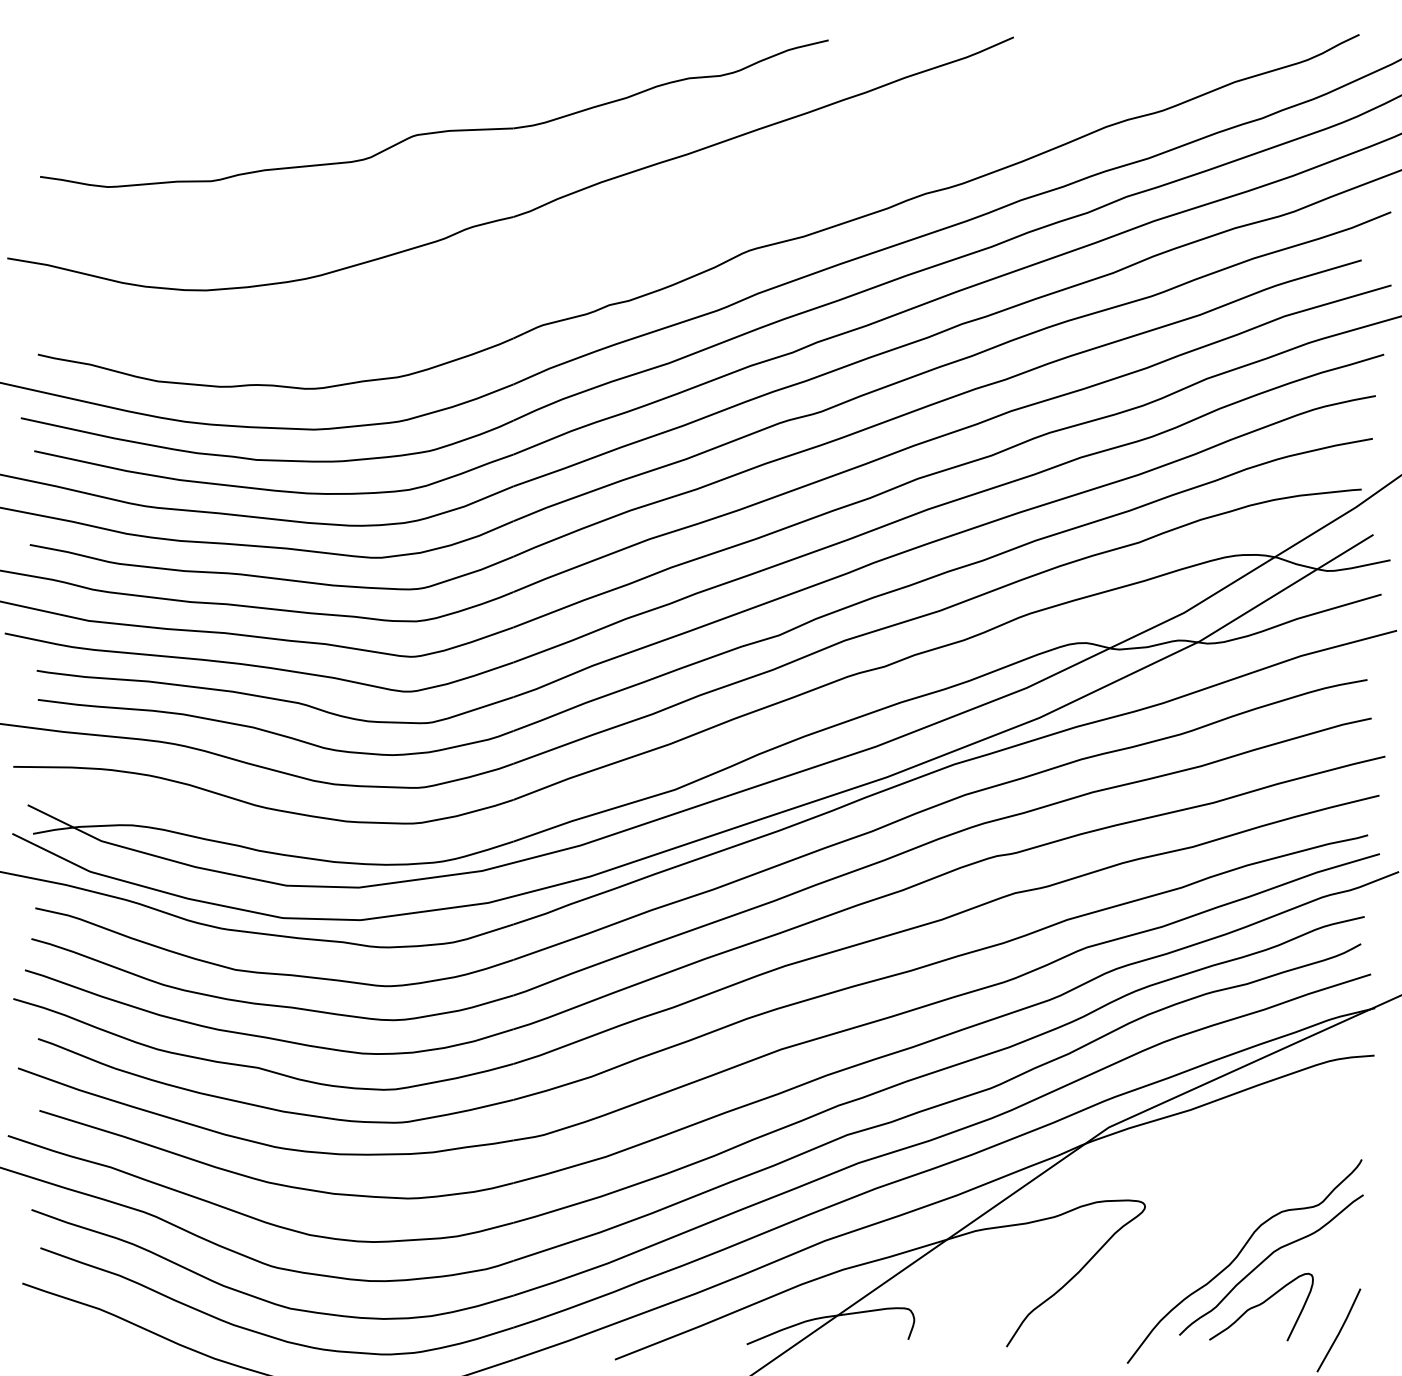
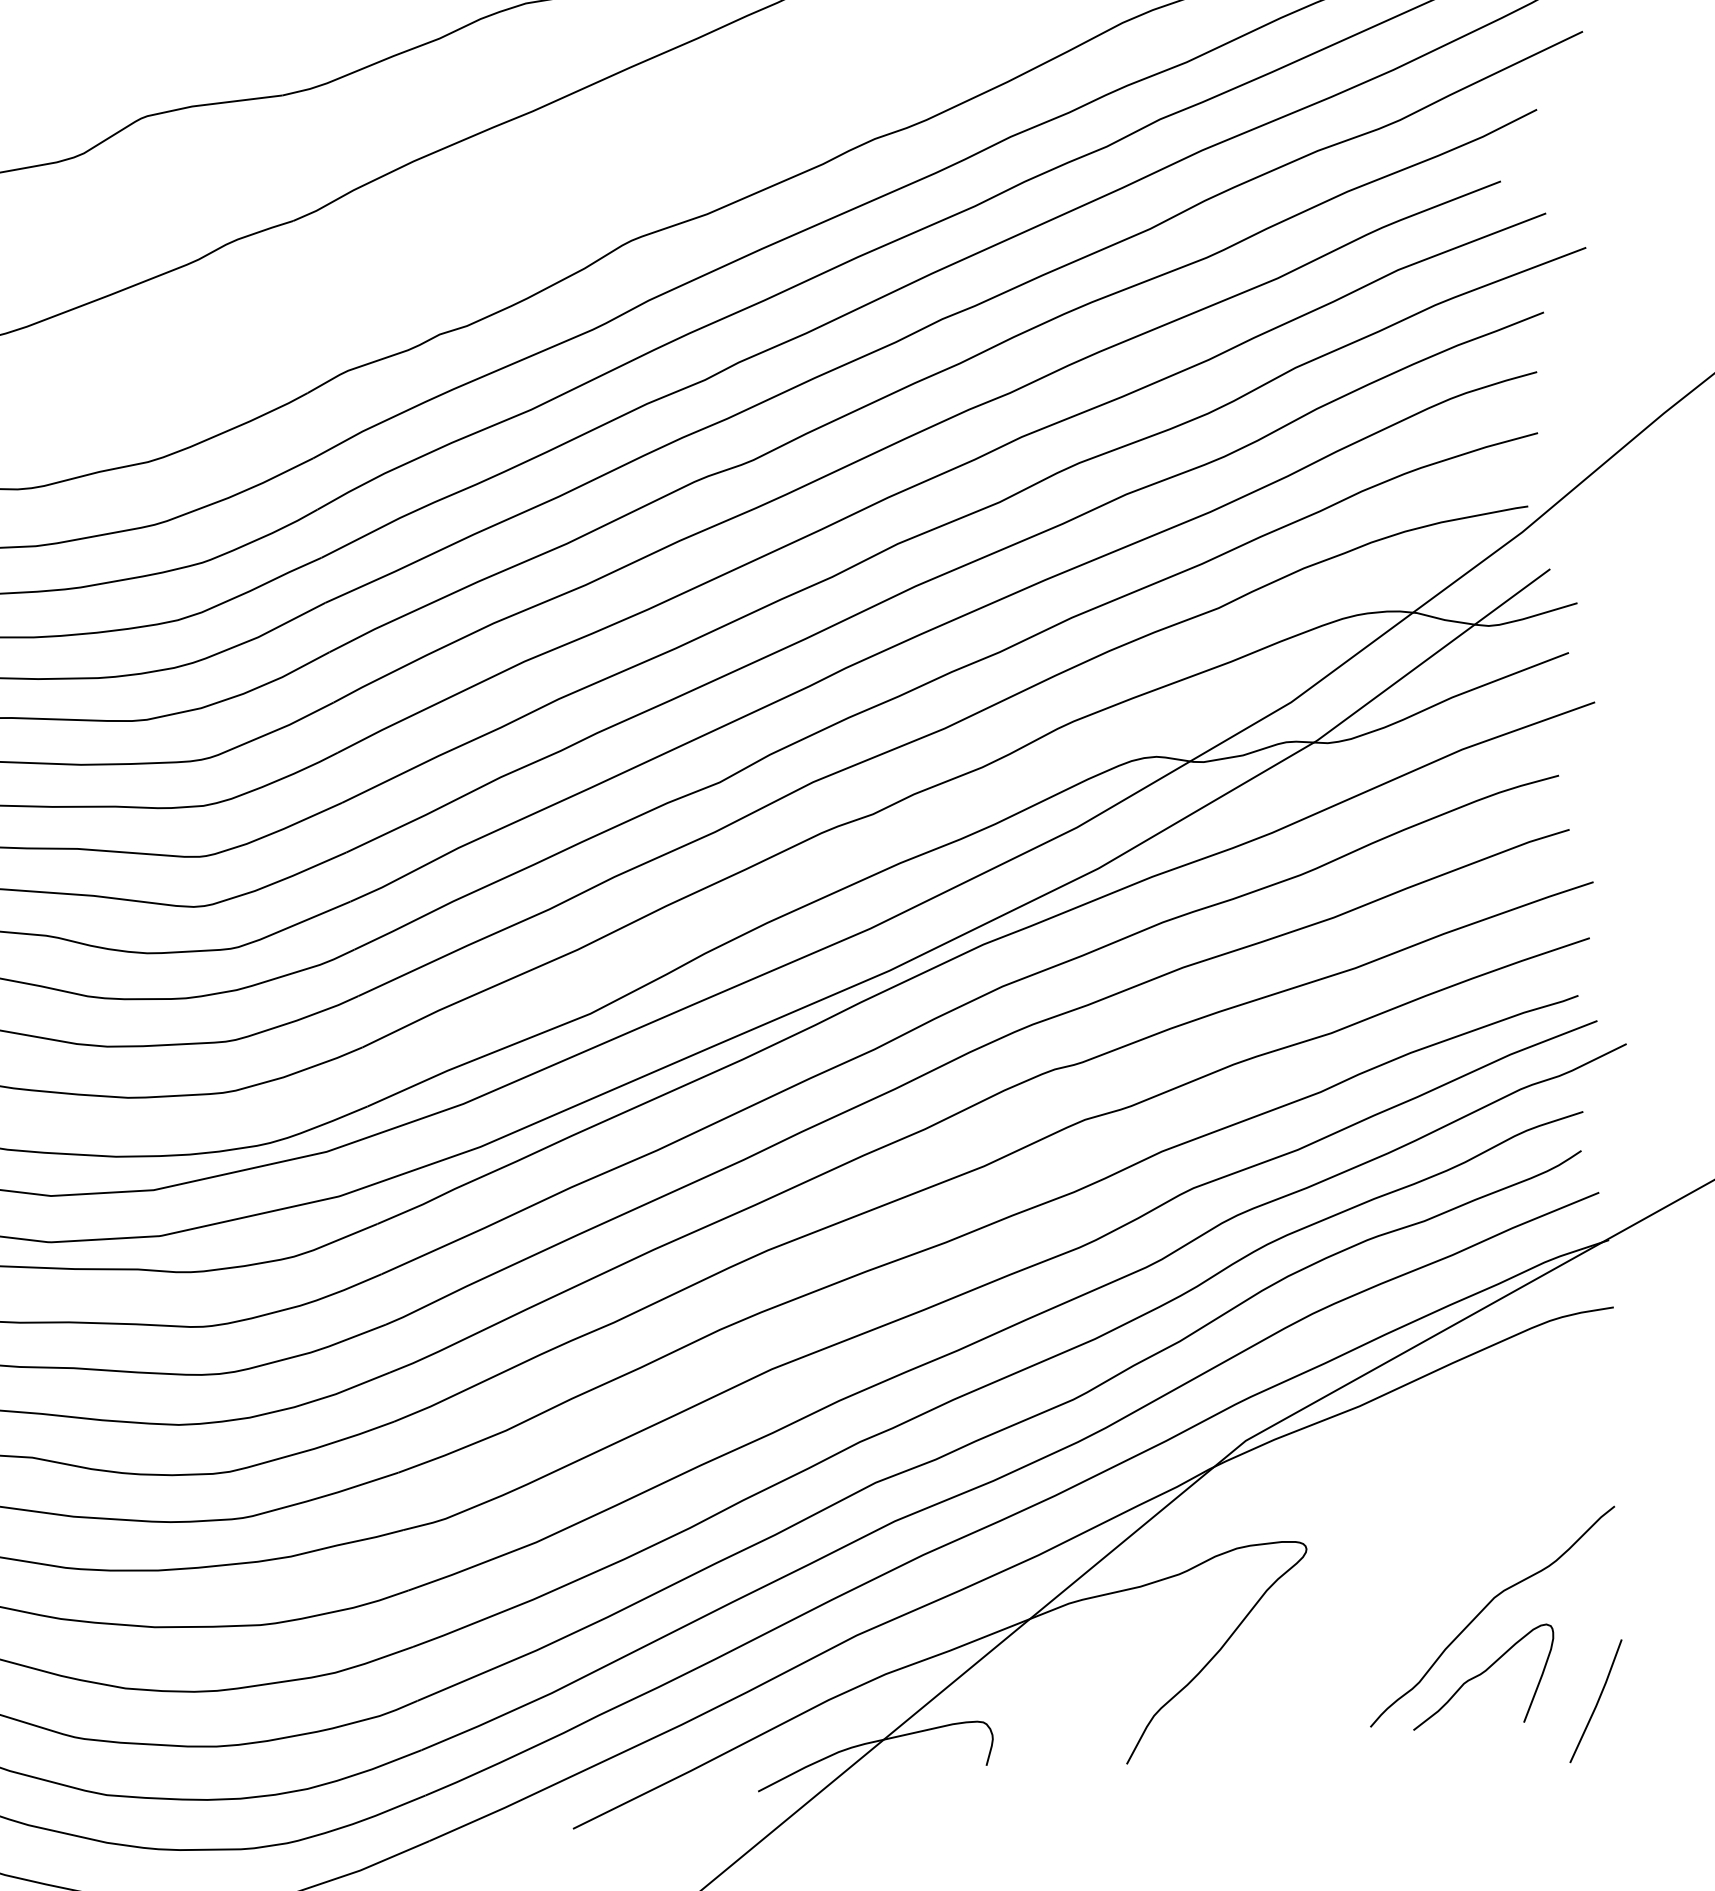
curve: (1238, 1256) -> (1444, 1608), removed

